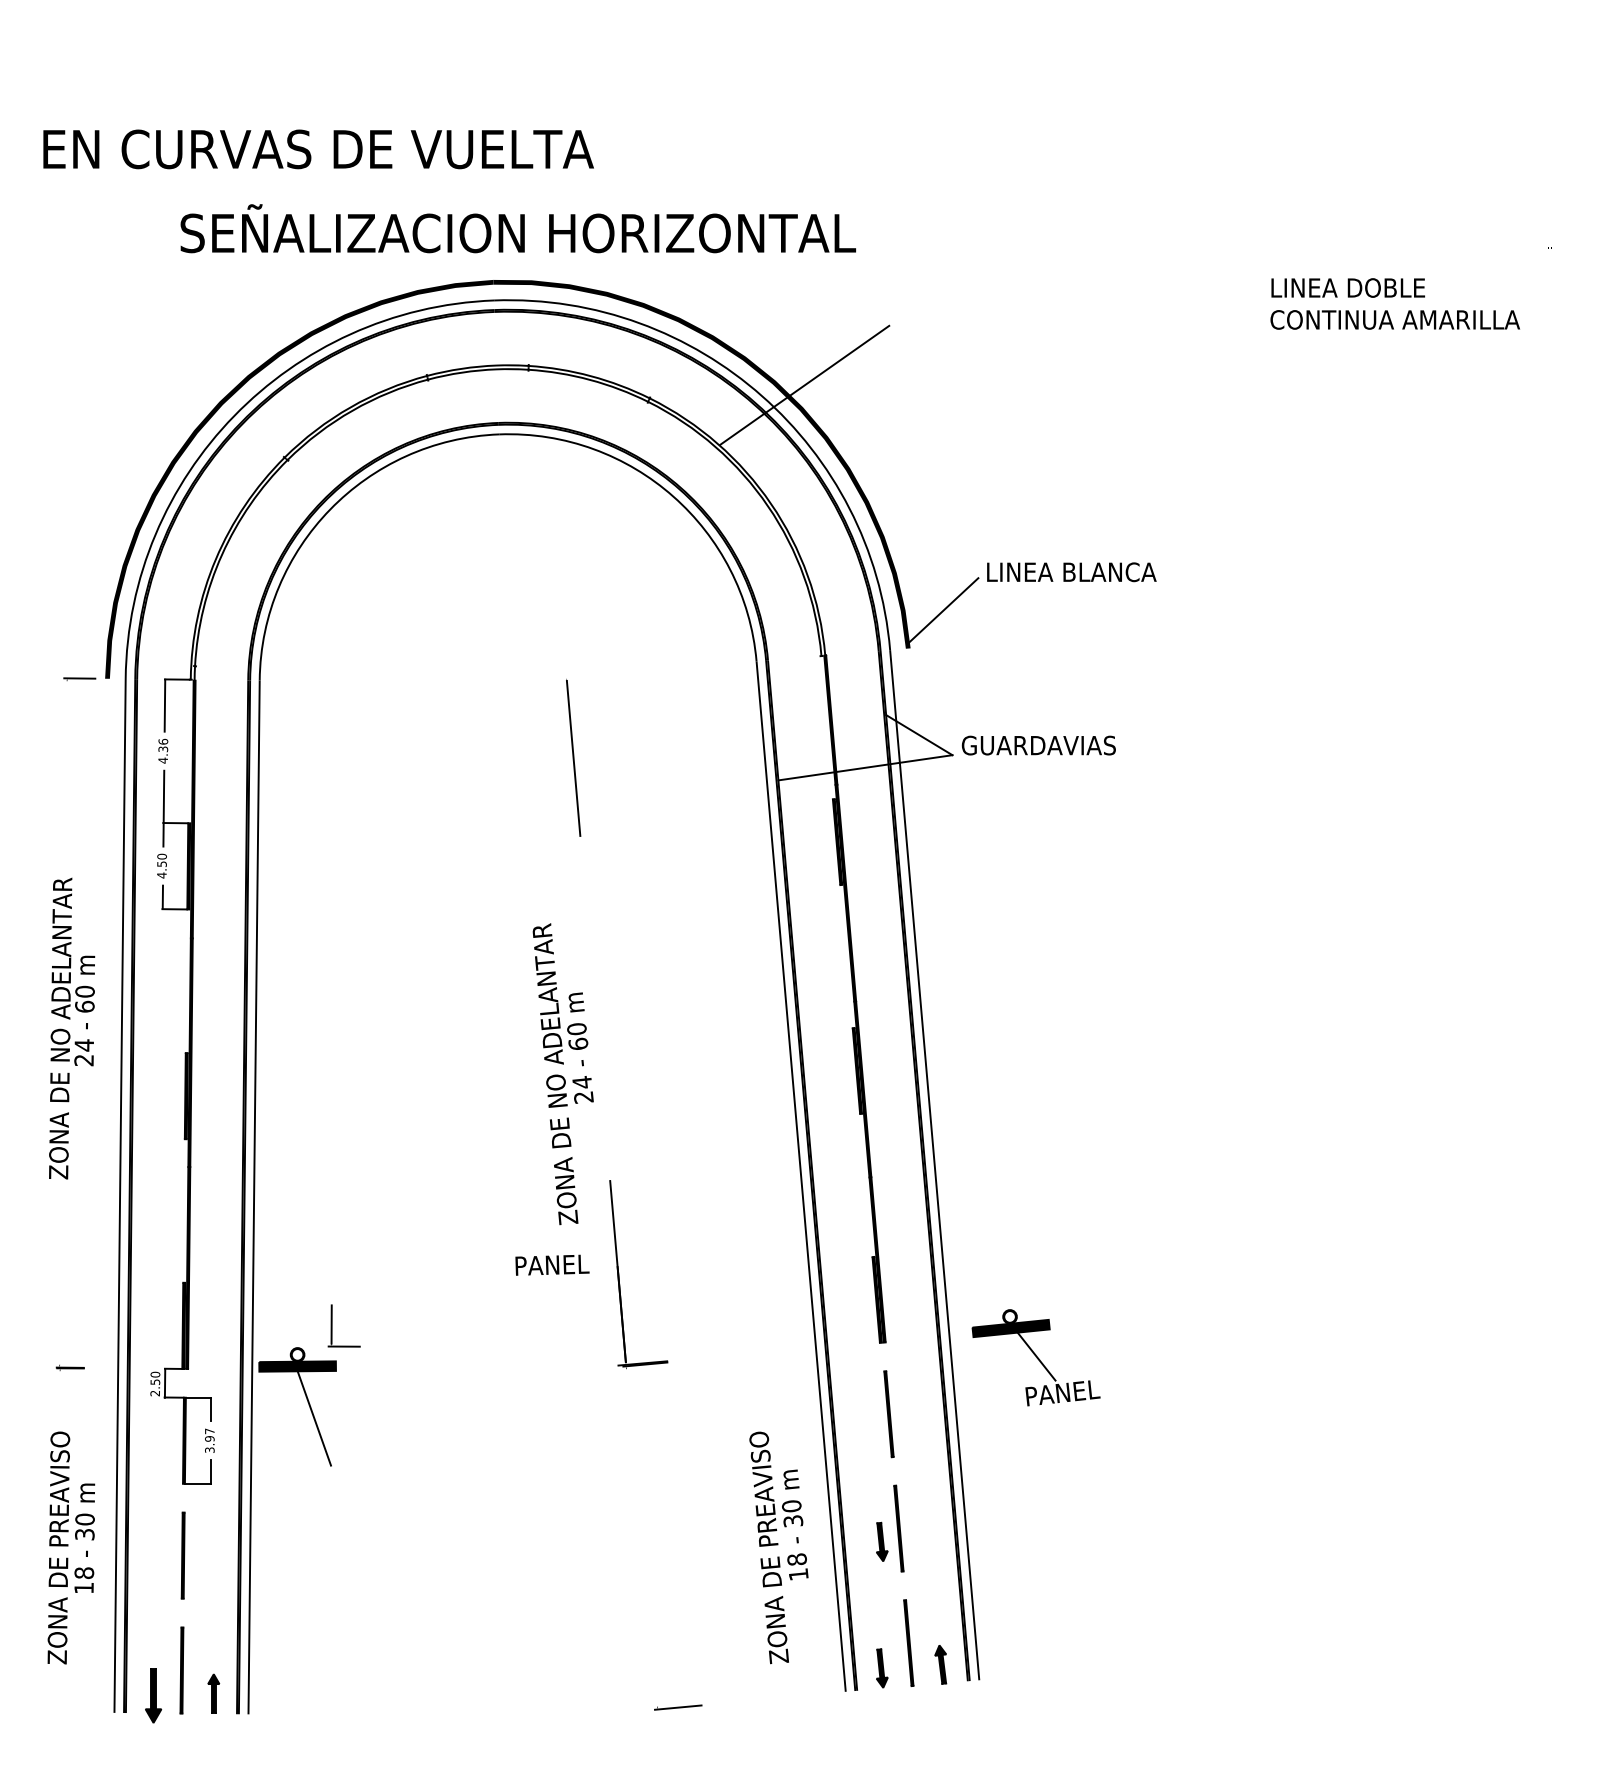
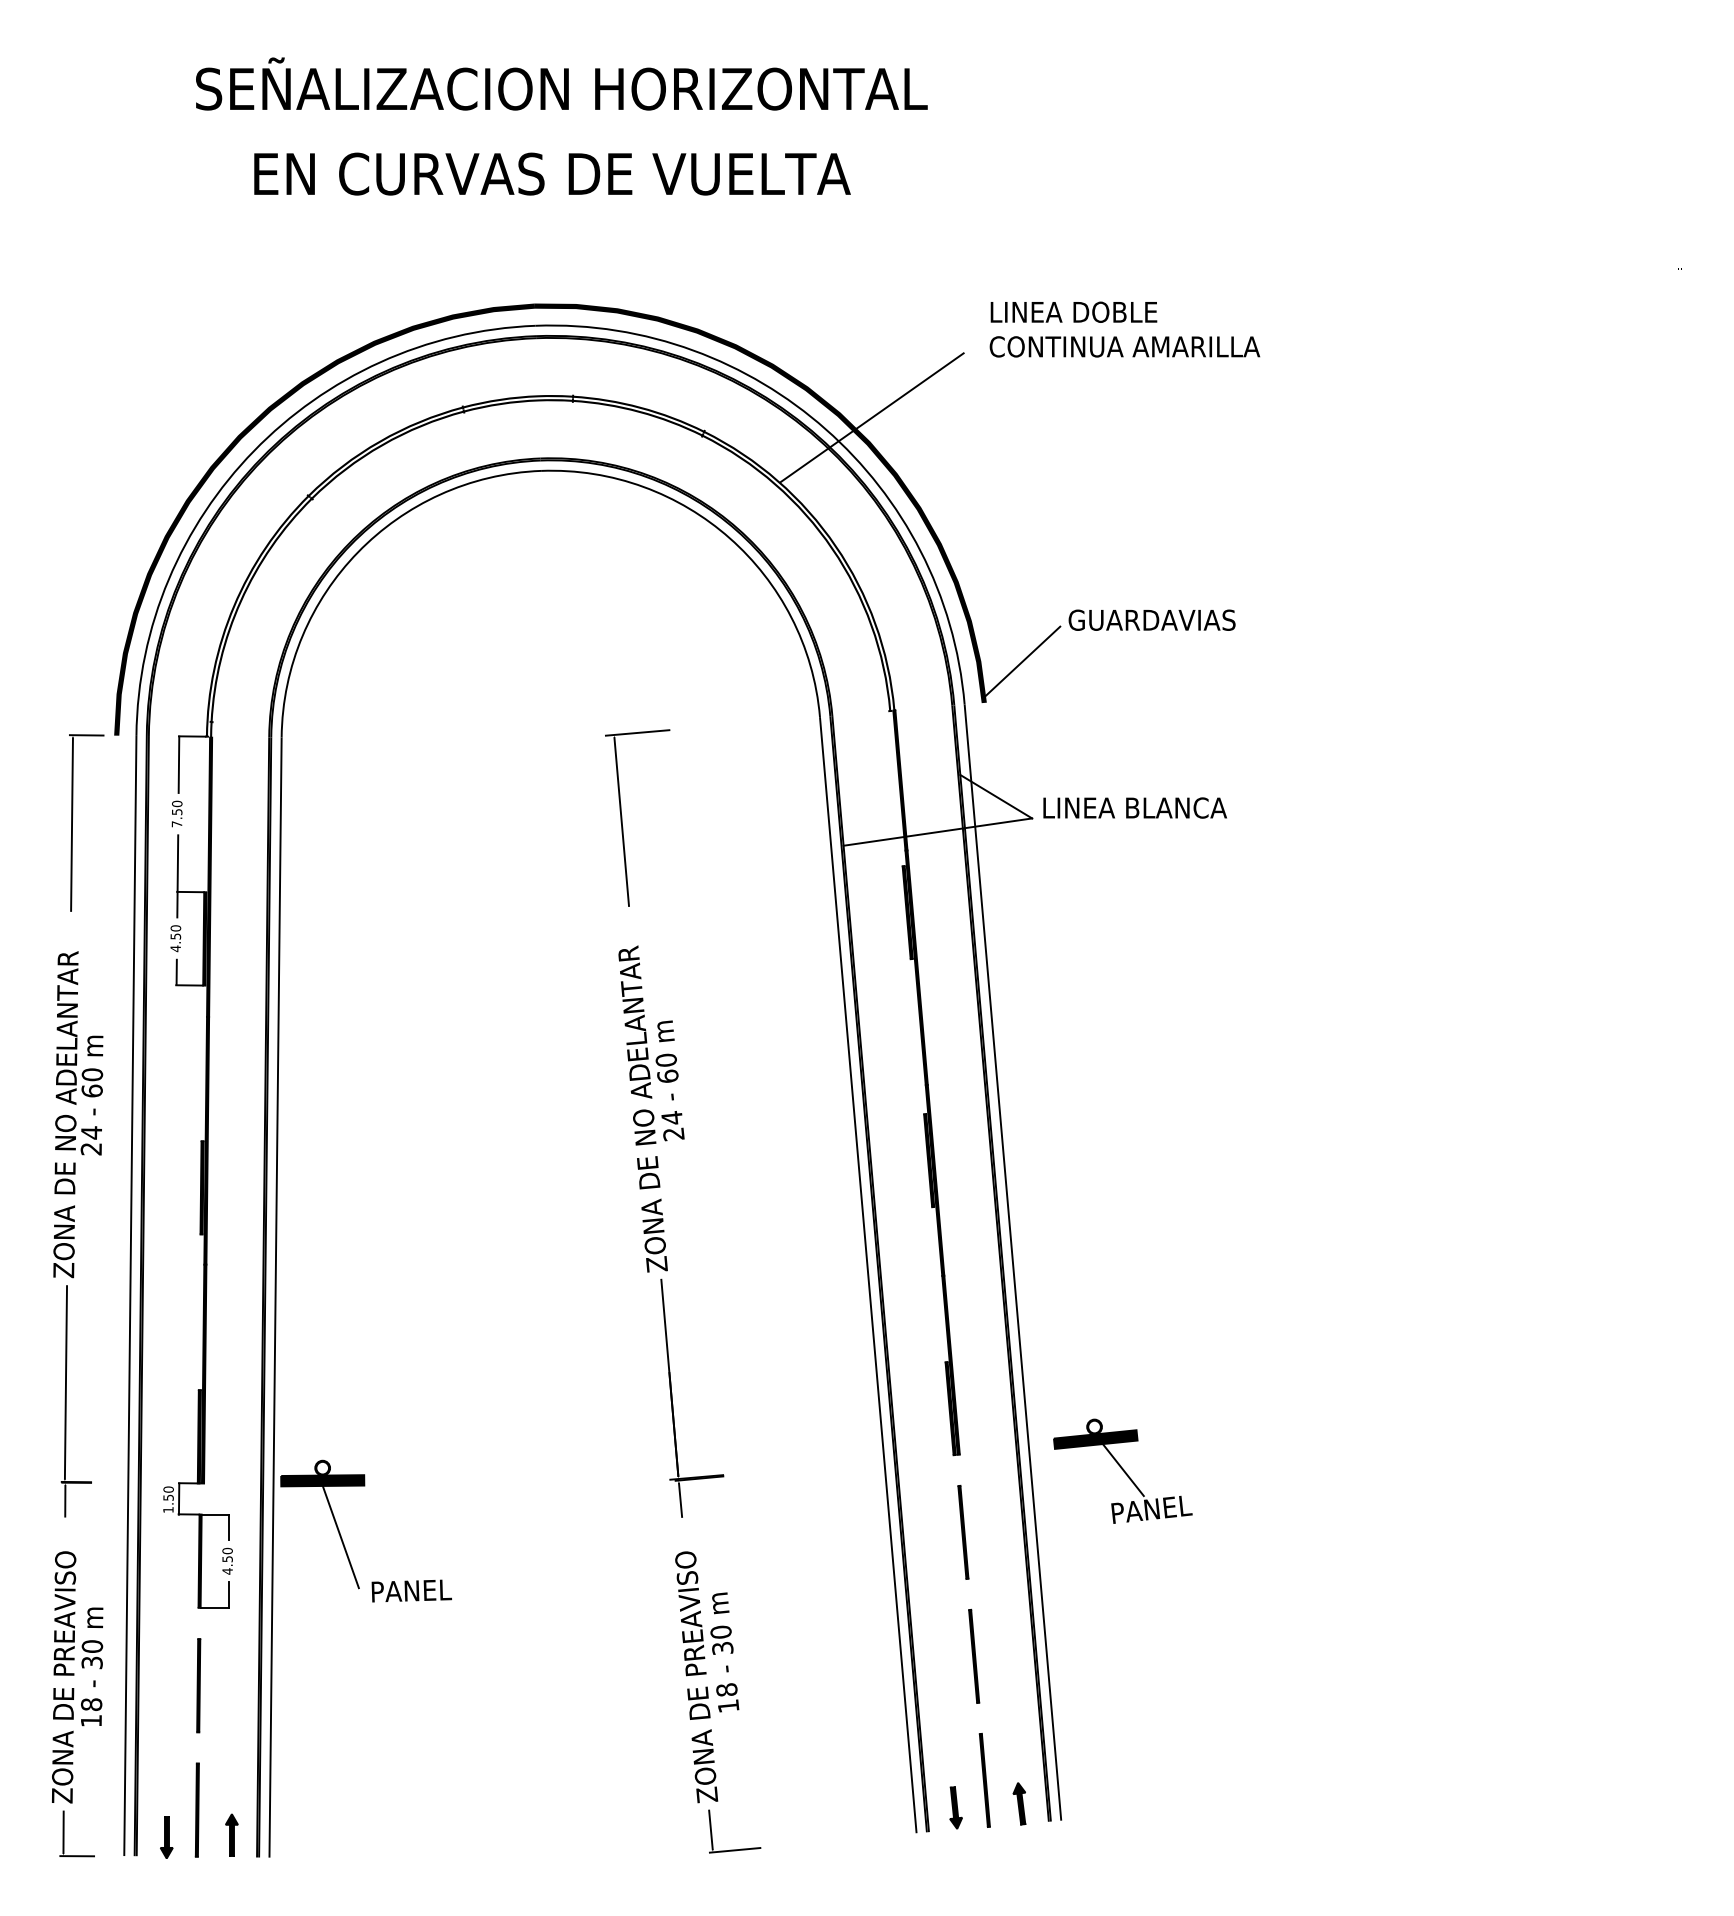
text: (318, 148) -> (552, 173), moved
text: (518, 228) -> (561, 83), moved
text: (1394, 303) -> (1124, 329), moved
text: (1070, 571) -> (1160, 619), LINEA BLANCA -> GUARDAVIAS
line: (588, 675) -> (637, 732), added
text: (1046, 745) -> (1134, 807), GUARDAVIAS -> LINEA BLANCA
text: (162, 750) -> (176, 813), 4.36 -> 7.50
line: (65, 760) -> (71, 824), added
text: (563, 1073) -> (651, 1108), moved
text: (552, 1264) -> (411, 1590), moved
line: (60, 1275) -> (65, 1382), added
part: (332, 1325) -> (64, 1833), moved
line: (627, 1383) -> (680, 1499), added
line: (60, 1384) -> (65, 1500), added
text: (155, 1393) -> (168, 1510), 2.50 -> 1.50
text: (209, 1440) -> (227, 1560), 3.97 -> 4.50
part: (881, 1541) -> (955, 1670), removed
text: (779, 1548) -> (707, 1677), moved
line: (655, 1688) -> (710, 1829), added
part: (153, 1695) -> (166, 1837), size x0.71

